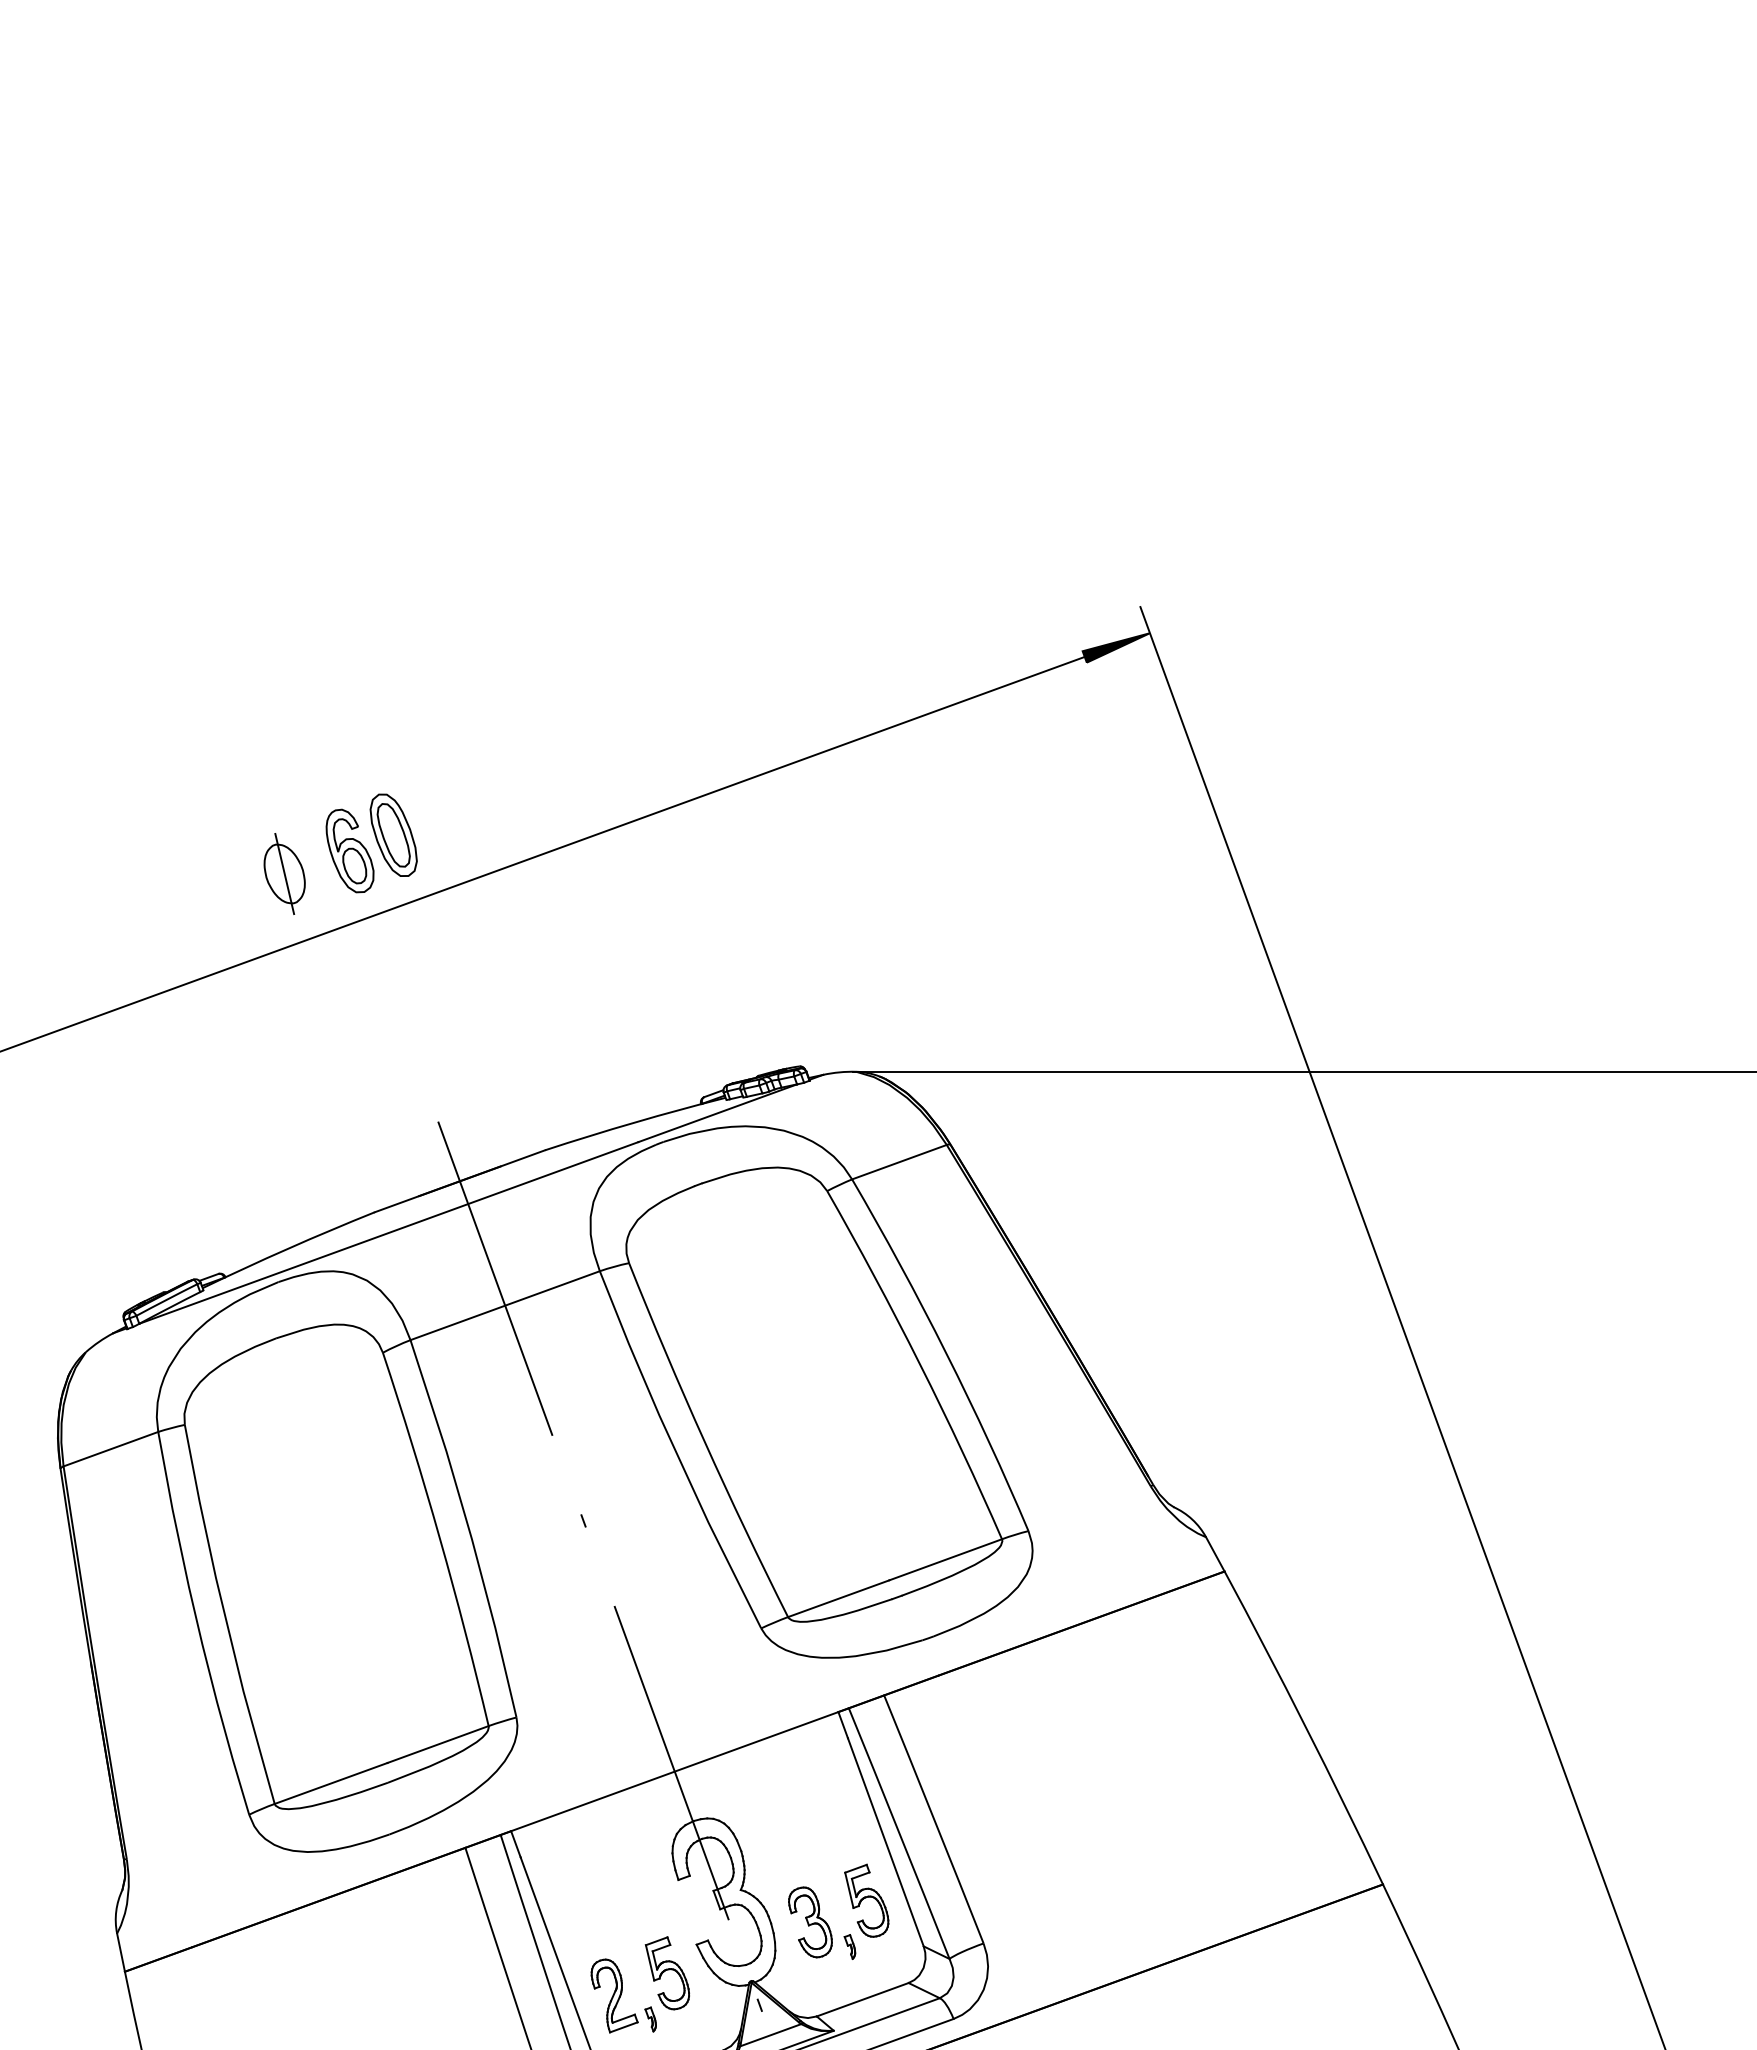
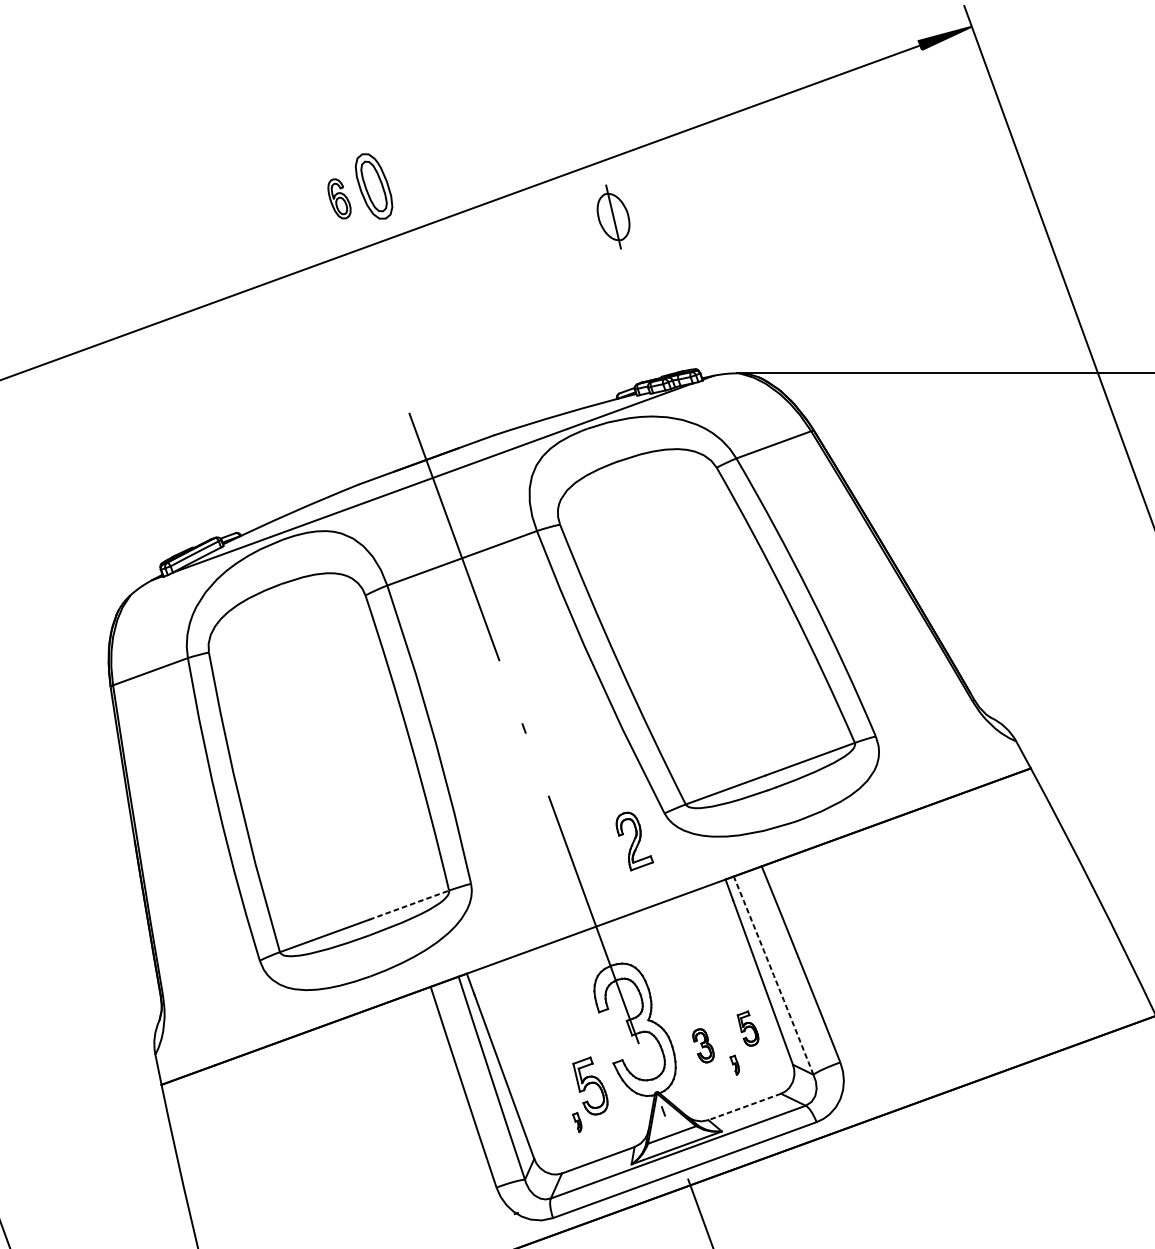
part: (349, 850) -> (339, 198), size x0.6
part: (284, 873) -> (613, 216), moved
line: (438, 1744) -> (409, 905), solid -> dashed
arc: (899, 1833) -> (773, 975), solid -> dashed
part: (866, 1900) -> (747, 1028), size x0.6
part: (810, 1922) -> (703, 1045), size x0.6
part: (614, 1995) -> (634, 841), moved
line: (862, 1999) -> (744, 1106), solid -> dashed

